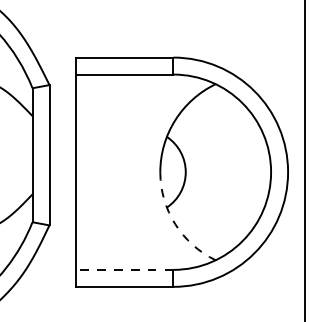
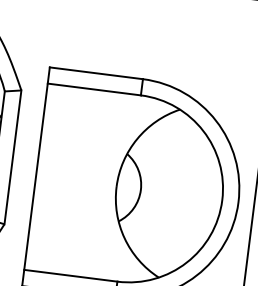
arc: (175, 224) -> (124, 238), dashed -> solid
line: (124, 269) -> (70, 275), dashed -> solid

